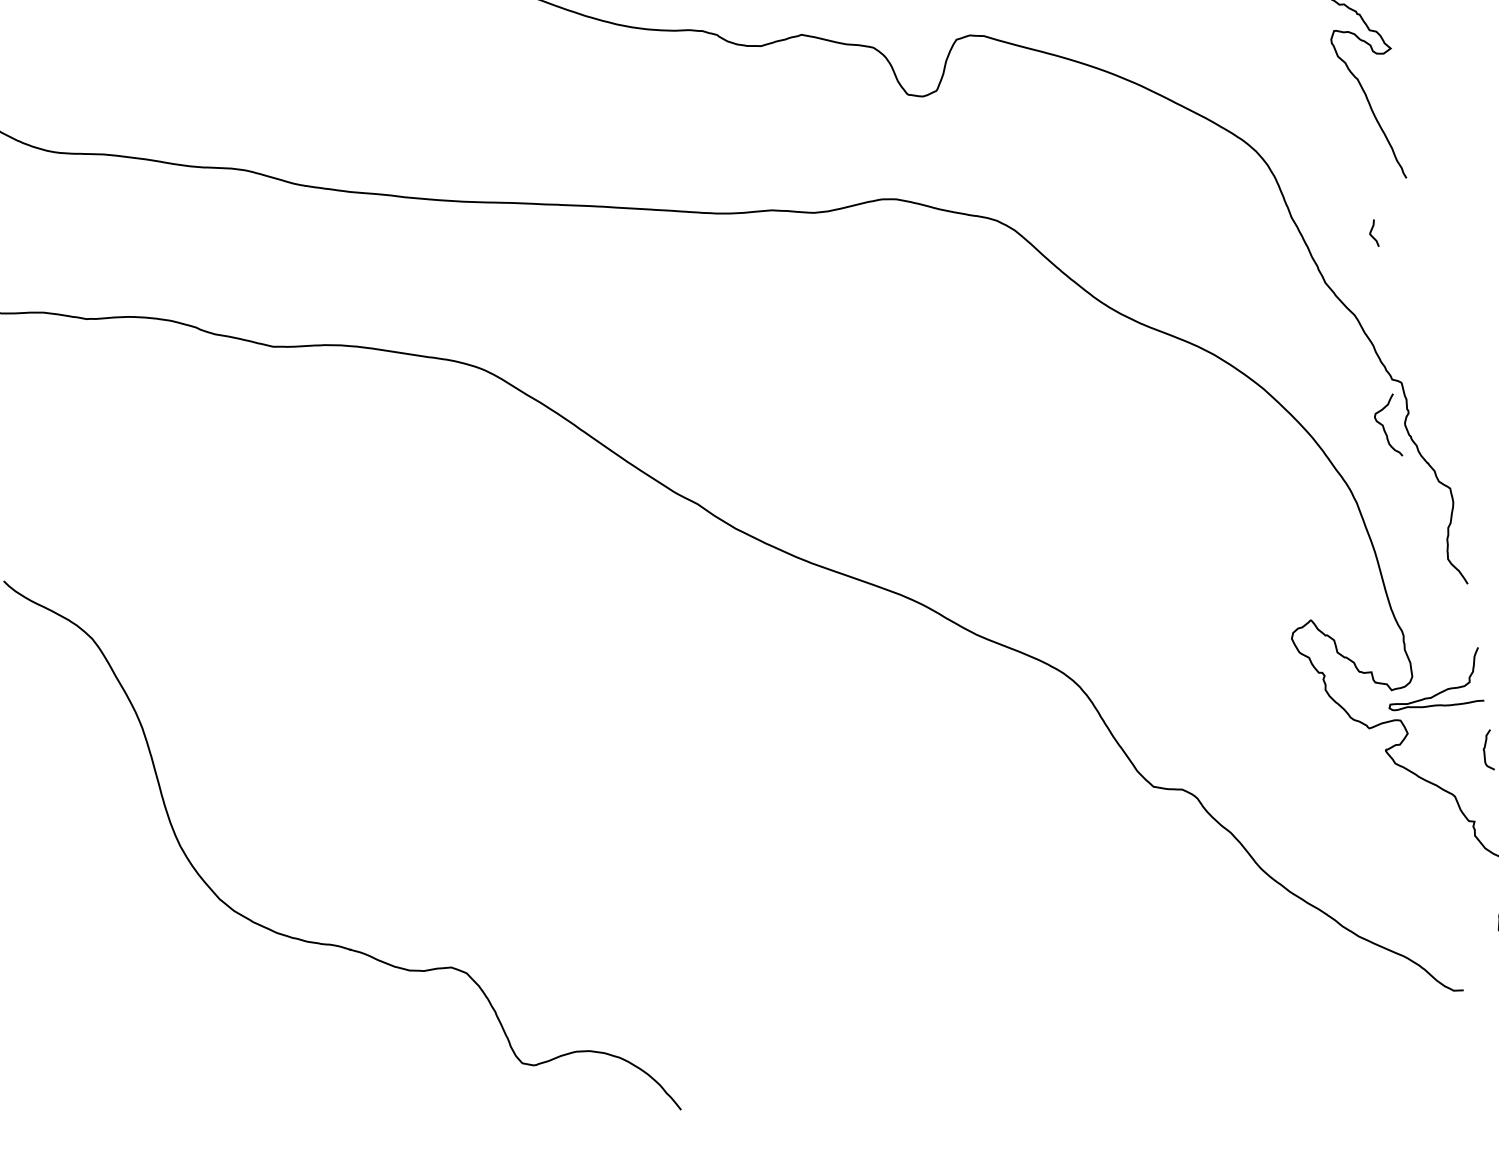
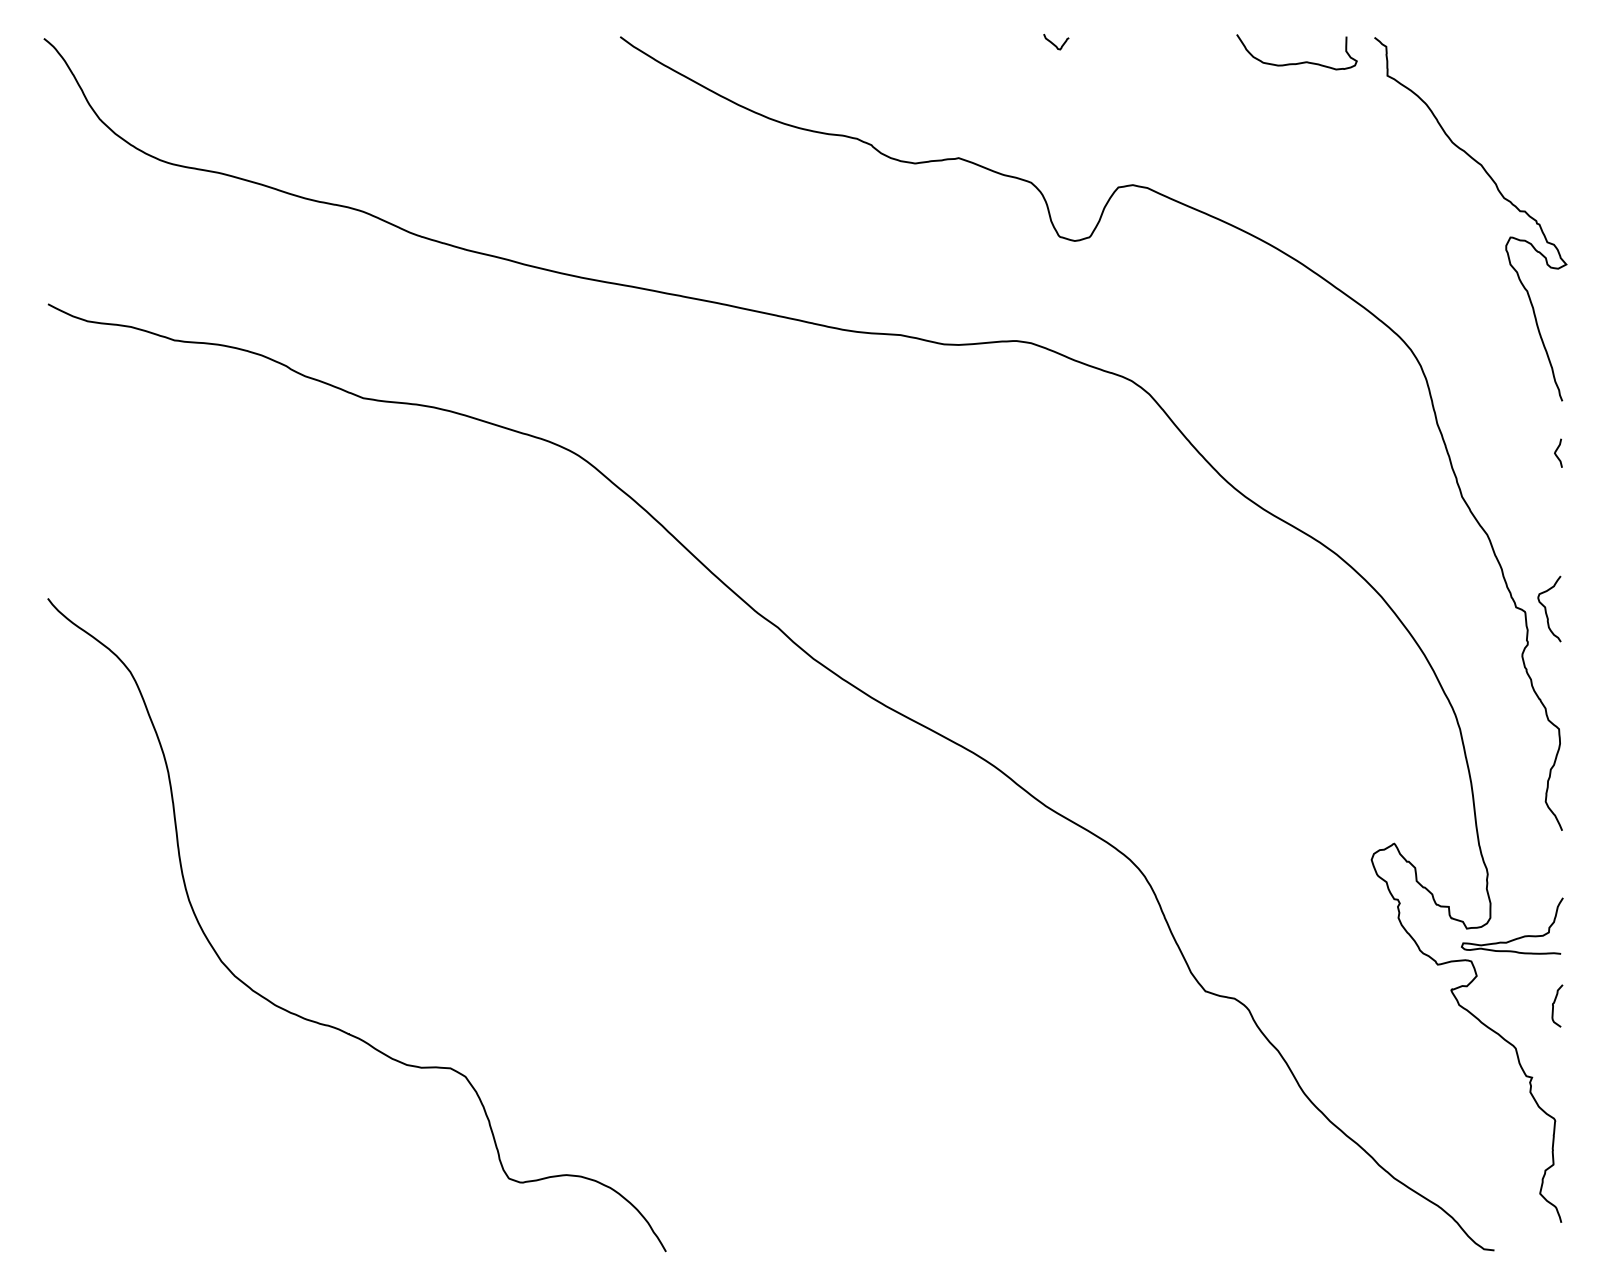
curve: (1371, 233) -> (1556, 452), moved
curve: (1384, 426) -> (1546, 608), moved

